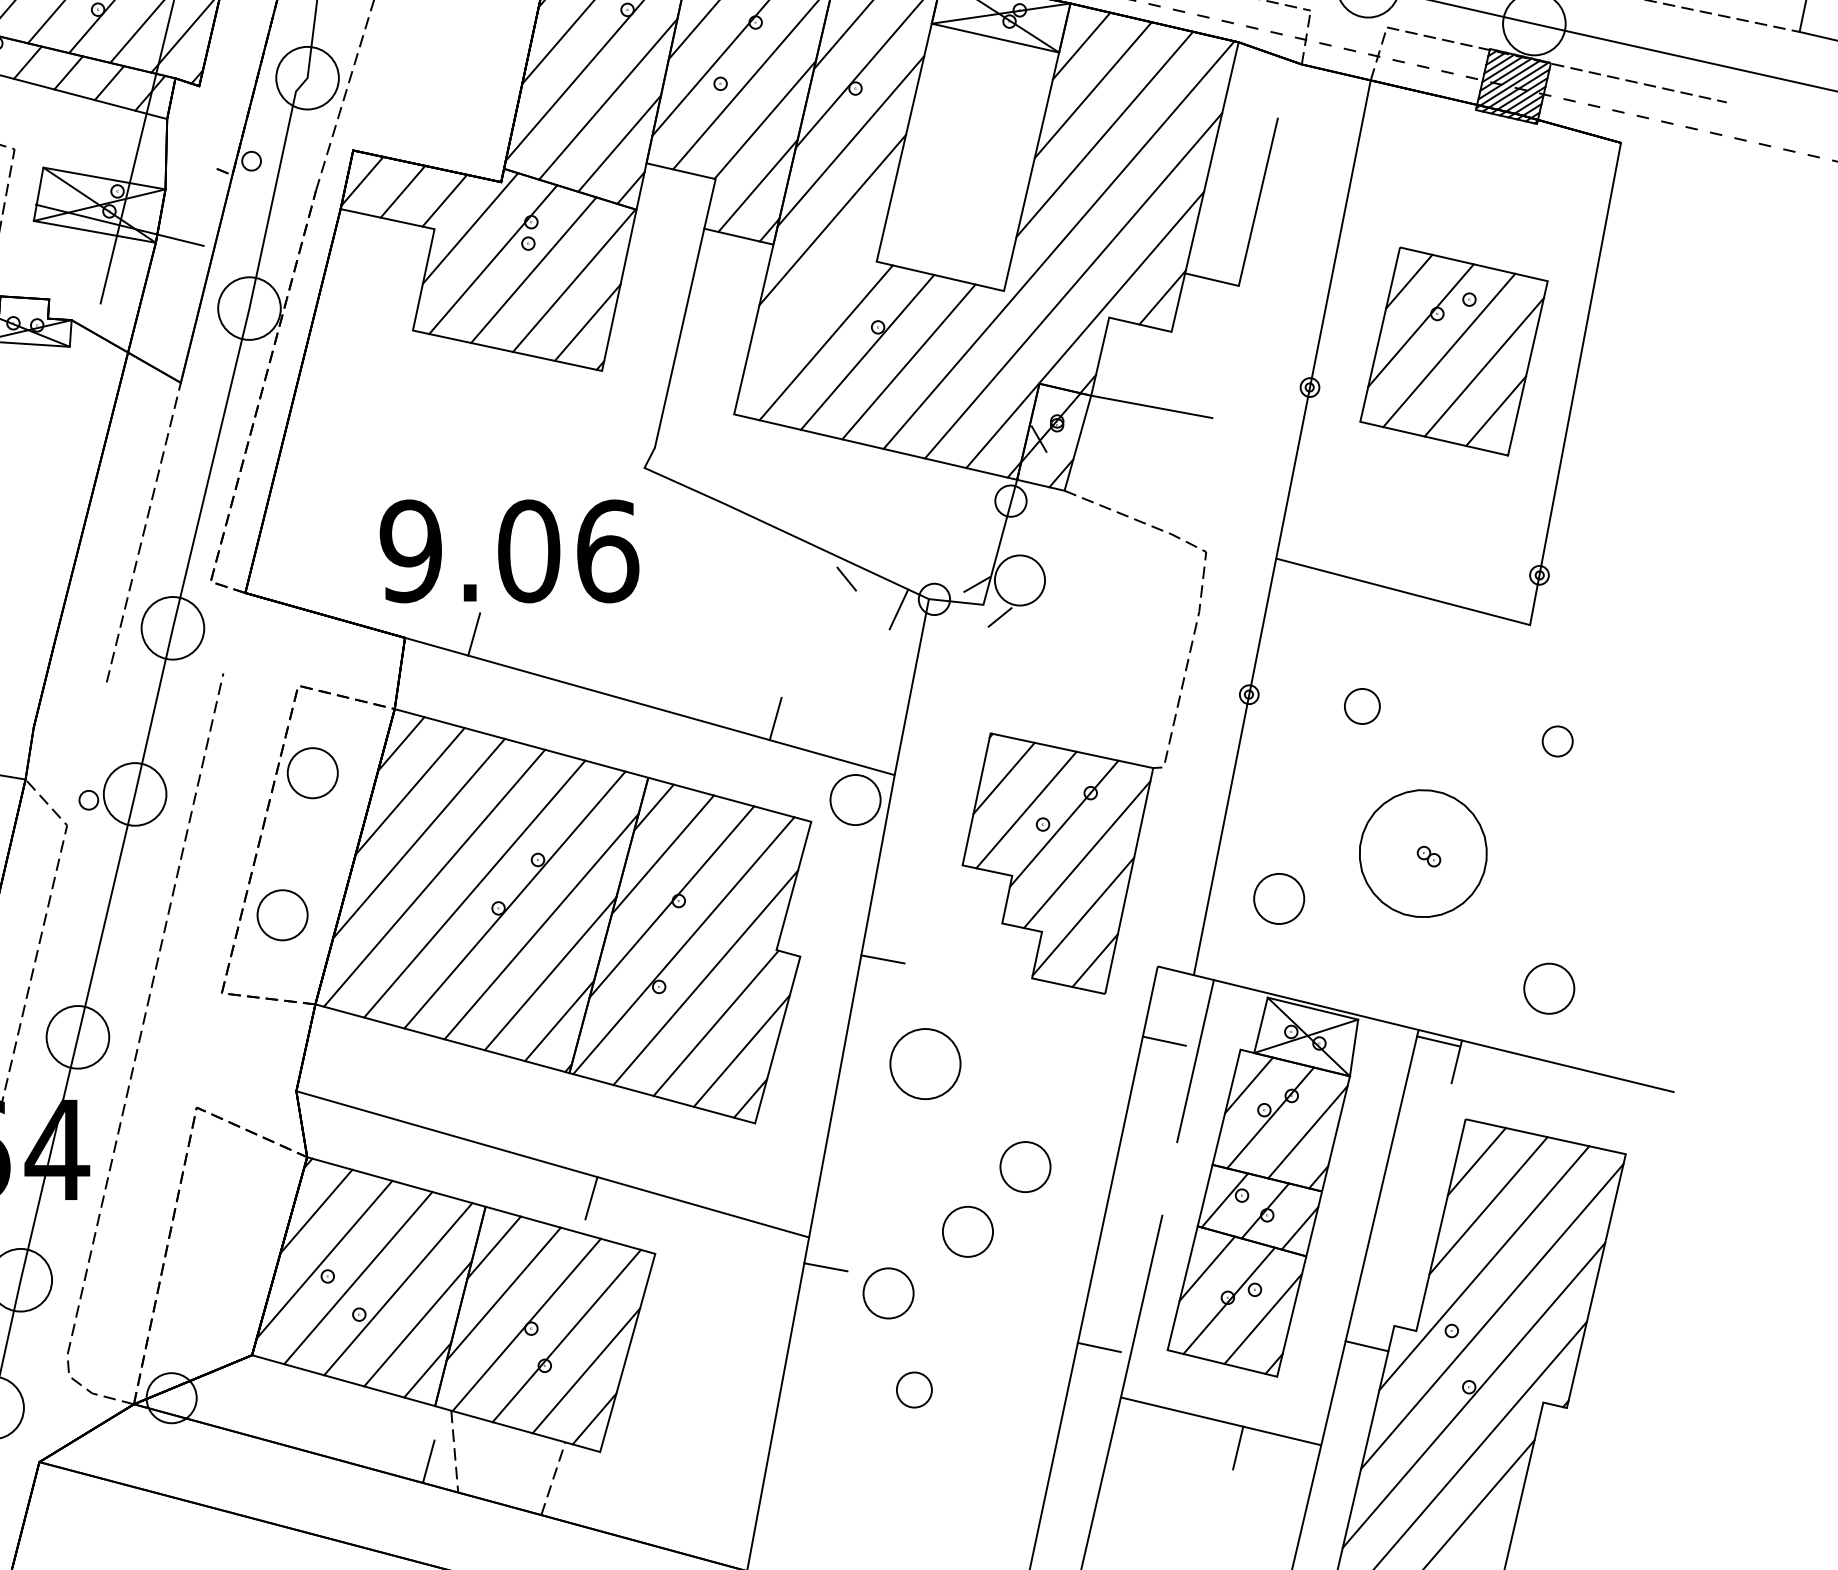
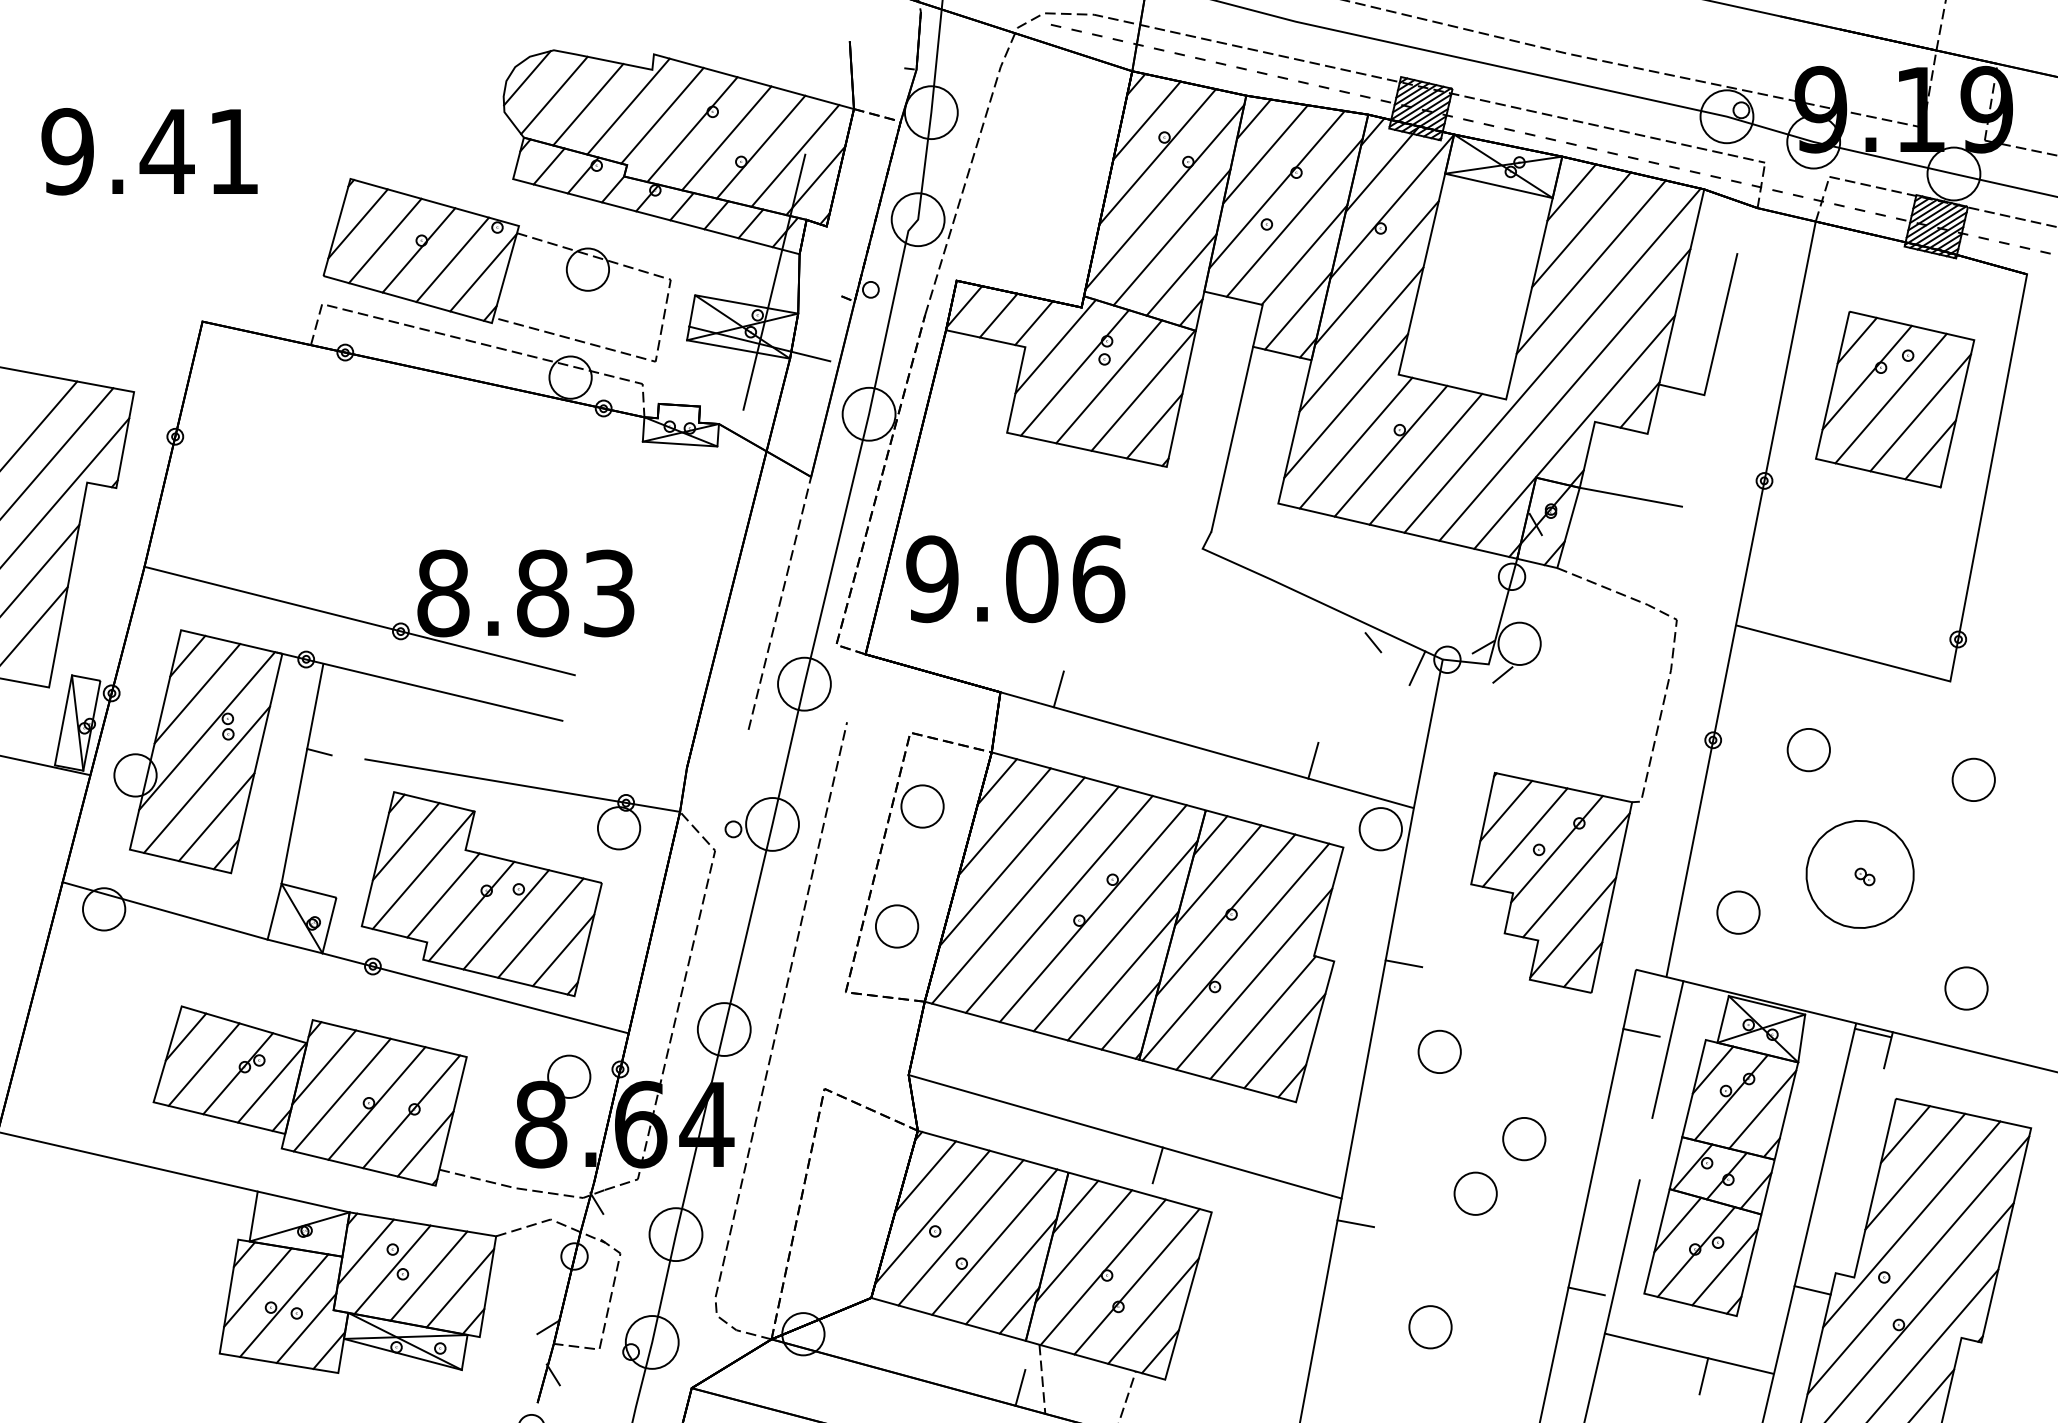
line: (814, 298) -> (1346, 405), added
part: (1454, 351) -> (1895, 399), moved
text: (509, 551) -> (1015, 579), moved
part: (1362, 706) -> (1808, 750), size x1.43
part: (1557, 741) -> (1973, 779), size x1.67
part: (925, 1063) -> (1439, 1051), size x0.71
part: (888, 1293) -> (1408, 1245), removed
part: (914, 1390) -> (1430, 1327), size x1.43

